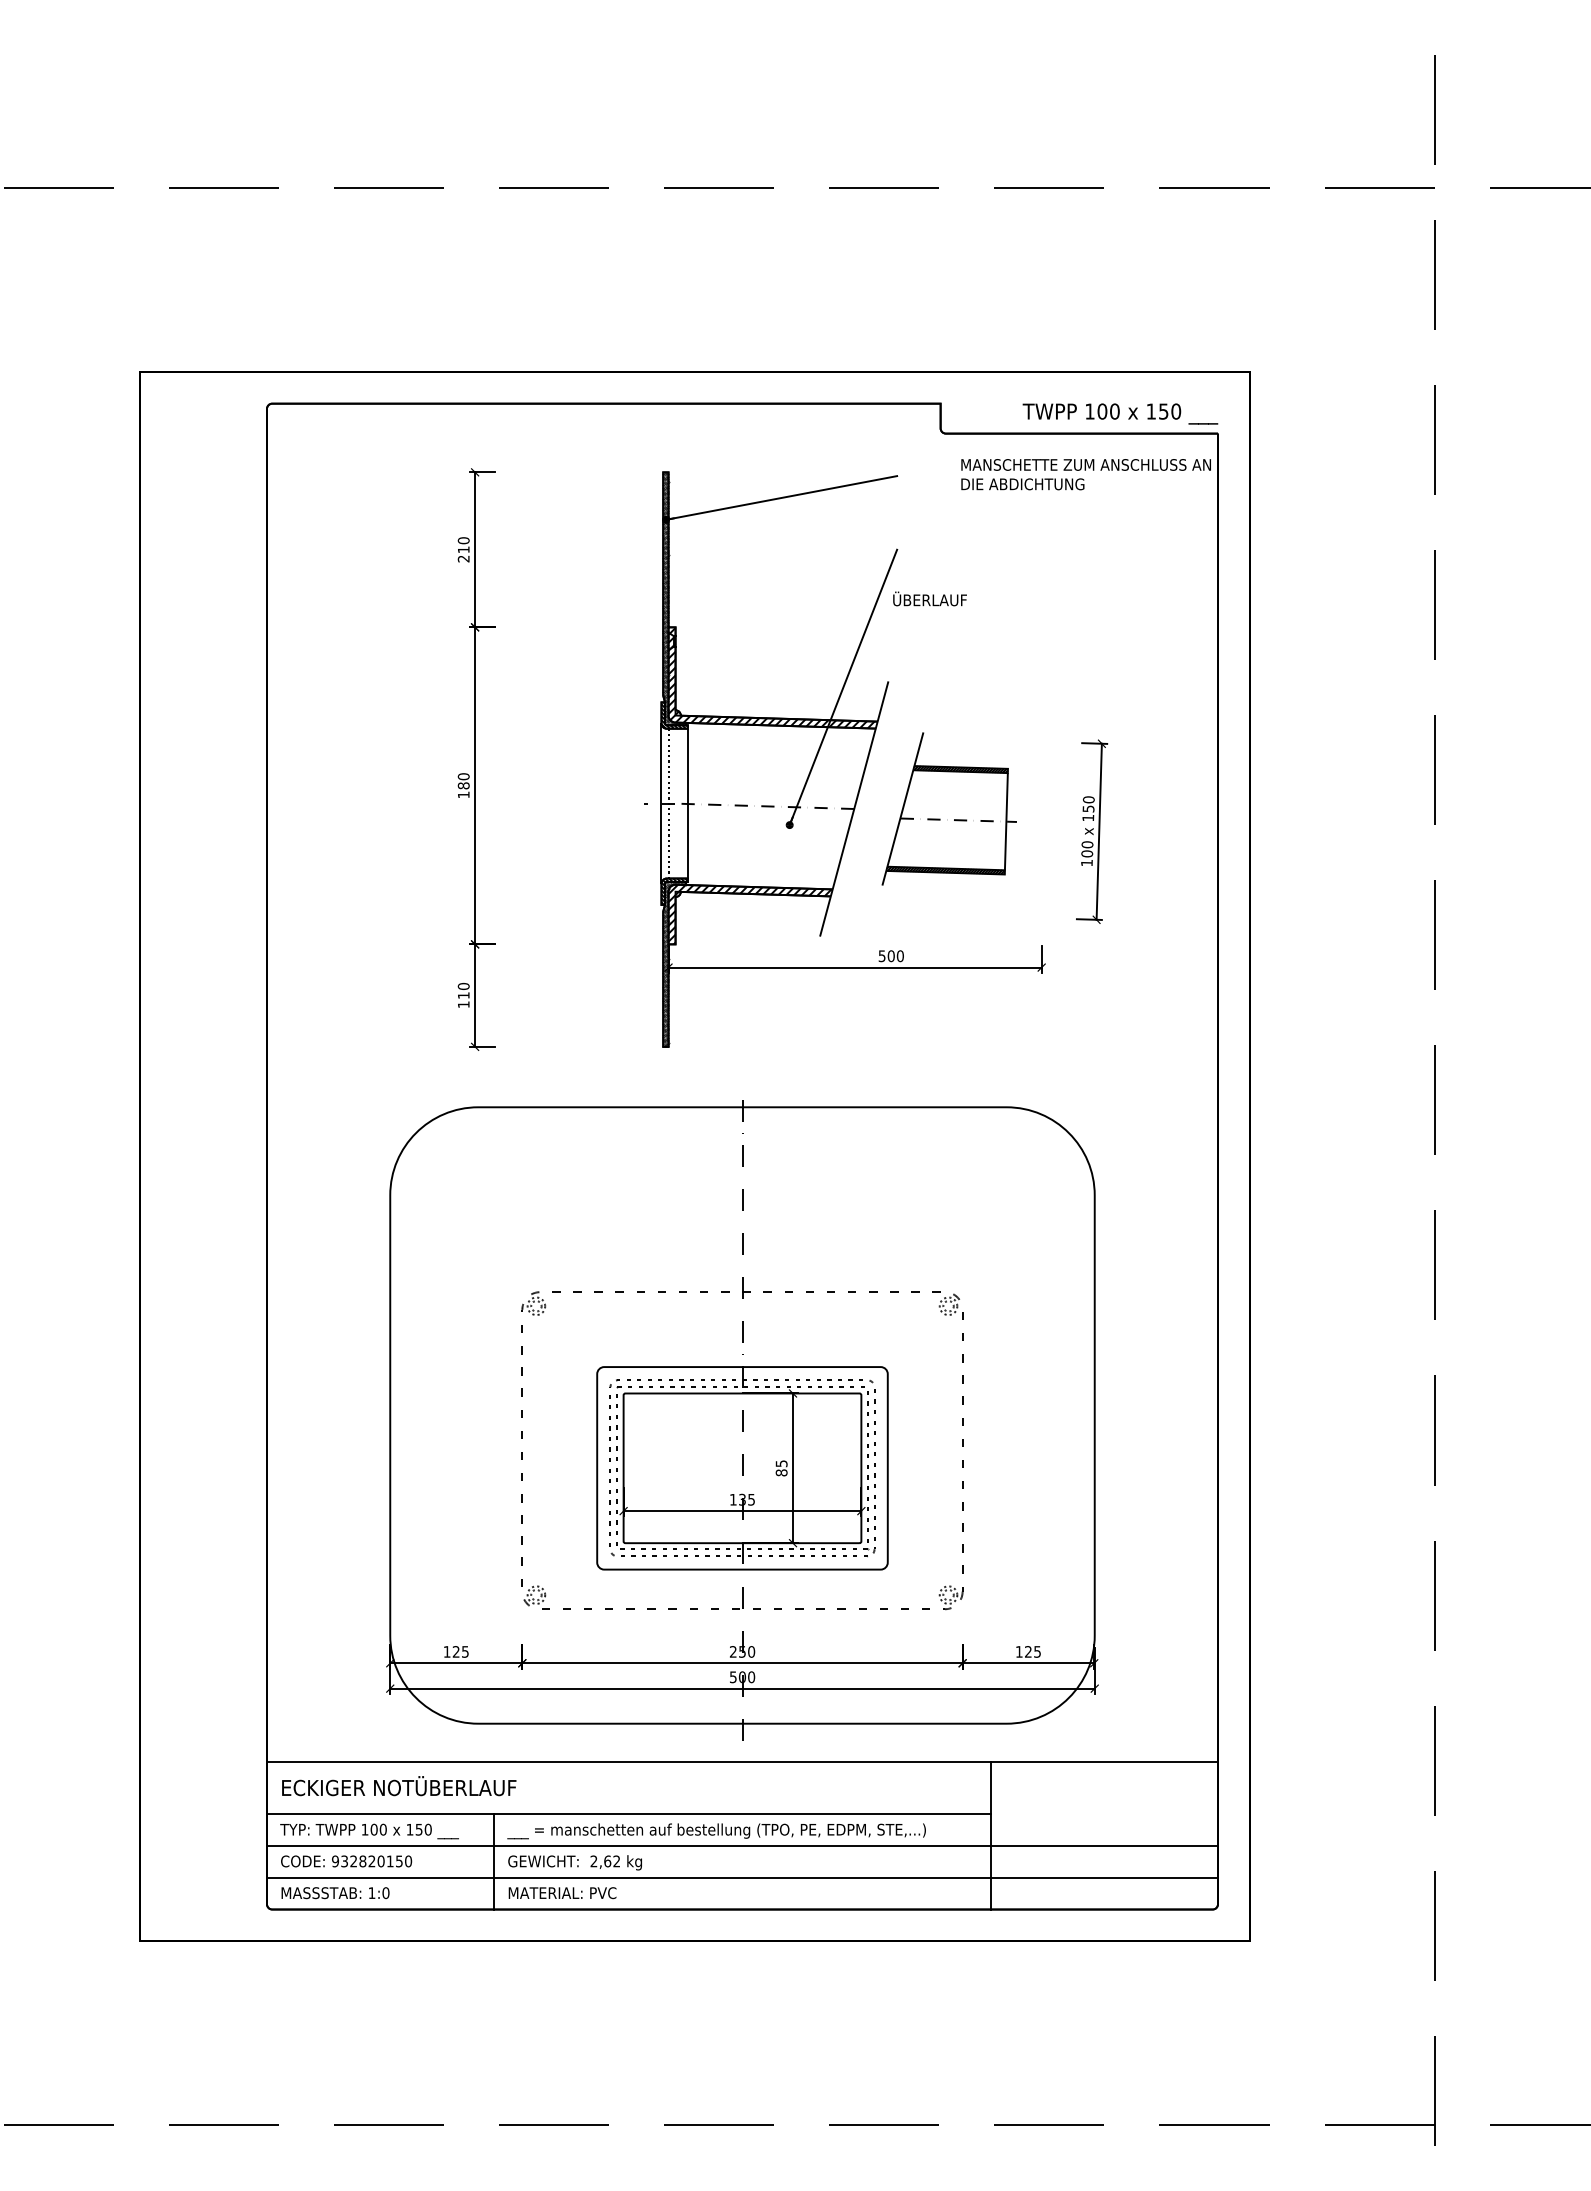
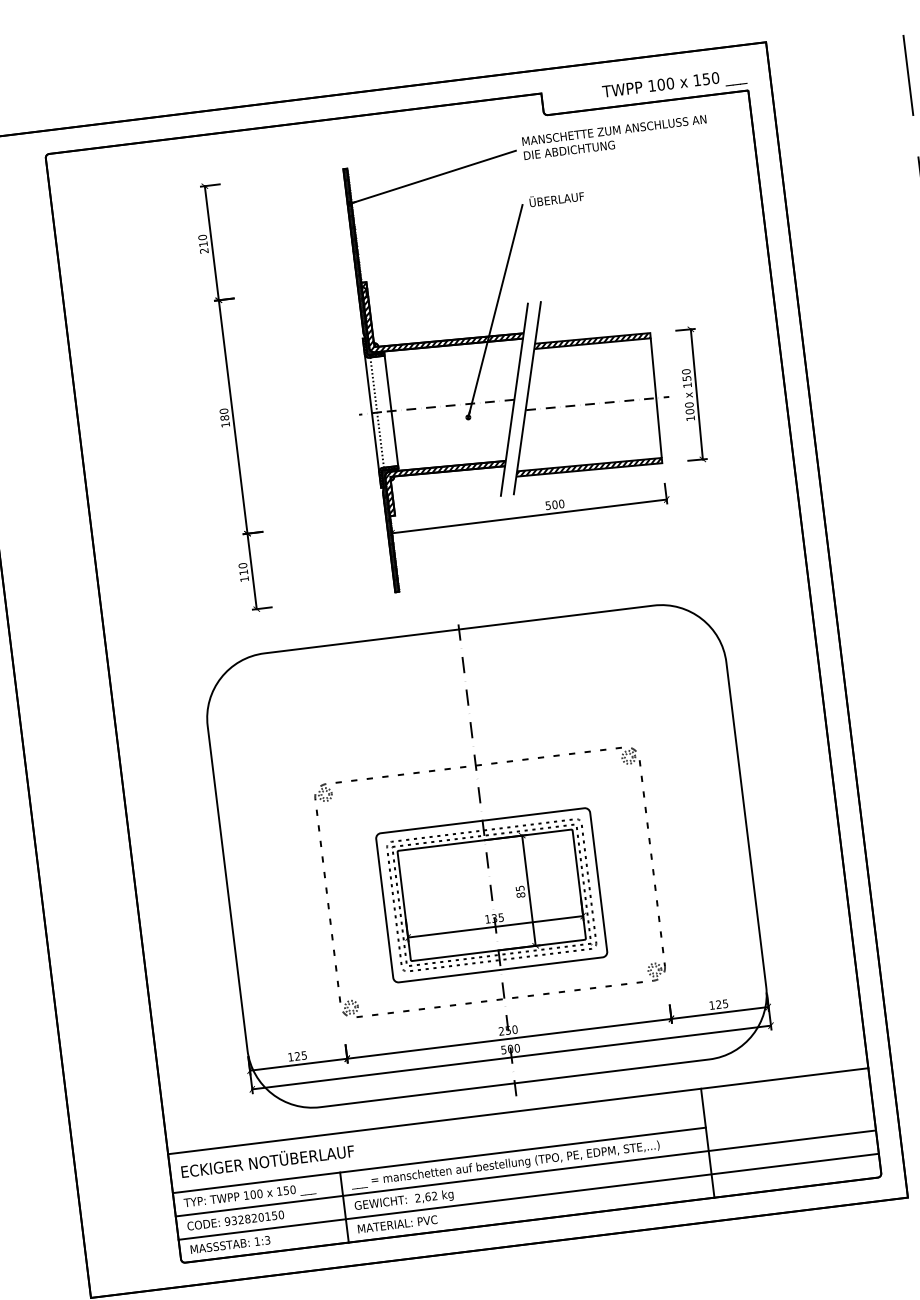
text: (1085, 474) -> (614, 137), moved
text: (929, 598) -> (556, 198), moved
part: (949, 808) -> (584, 390), size x1.67
text: (385, 1893) -> (267, 1240), 1:0 -> 1:3

